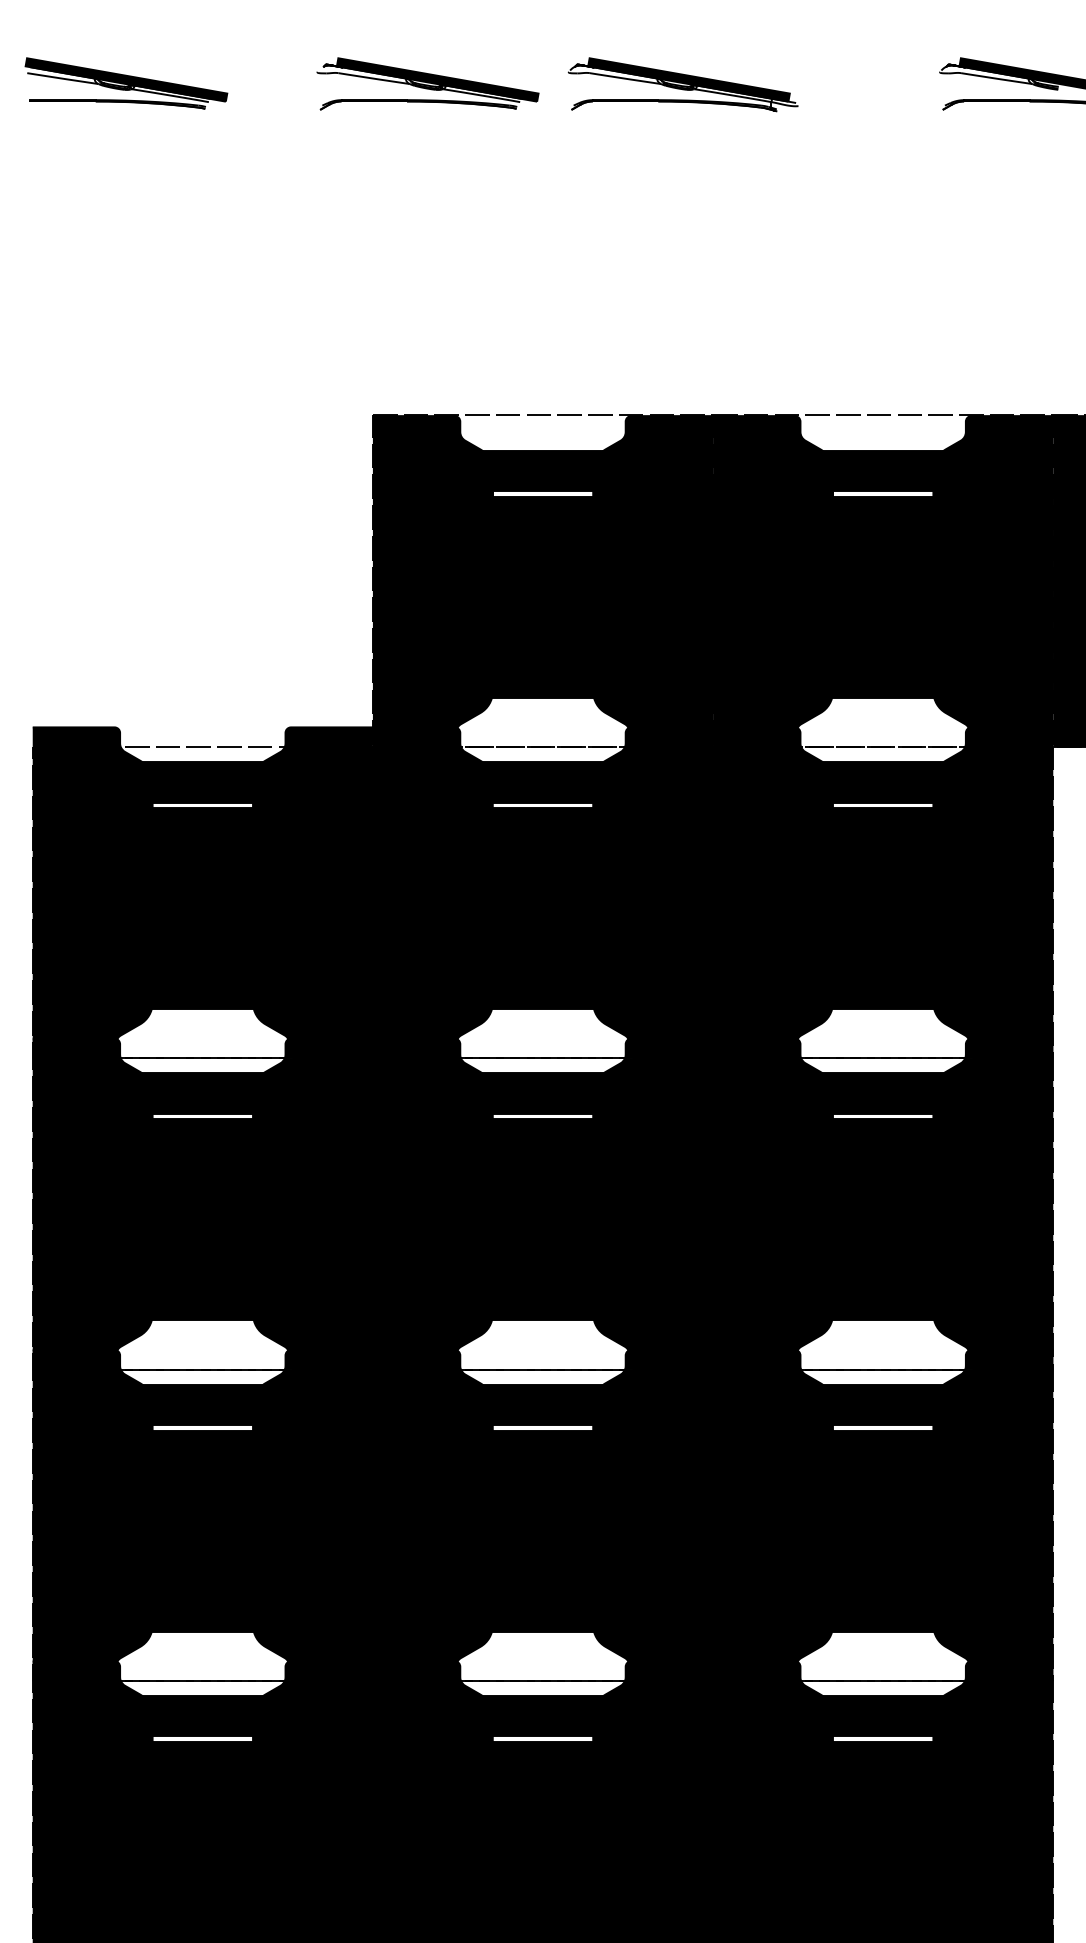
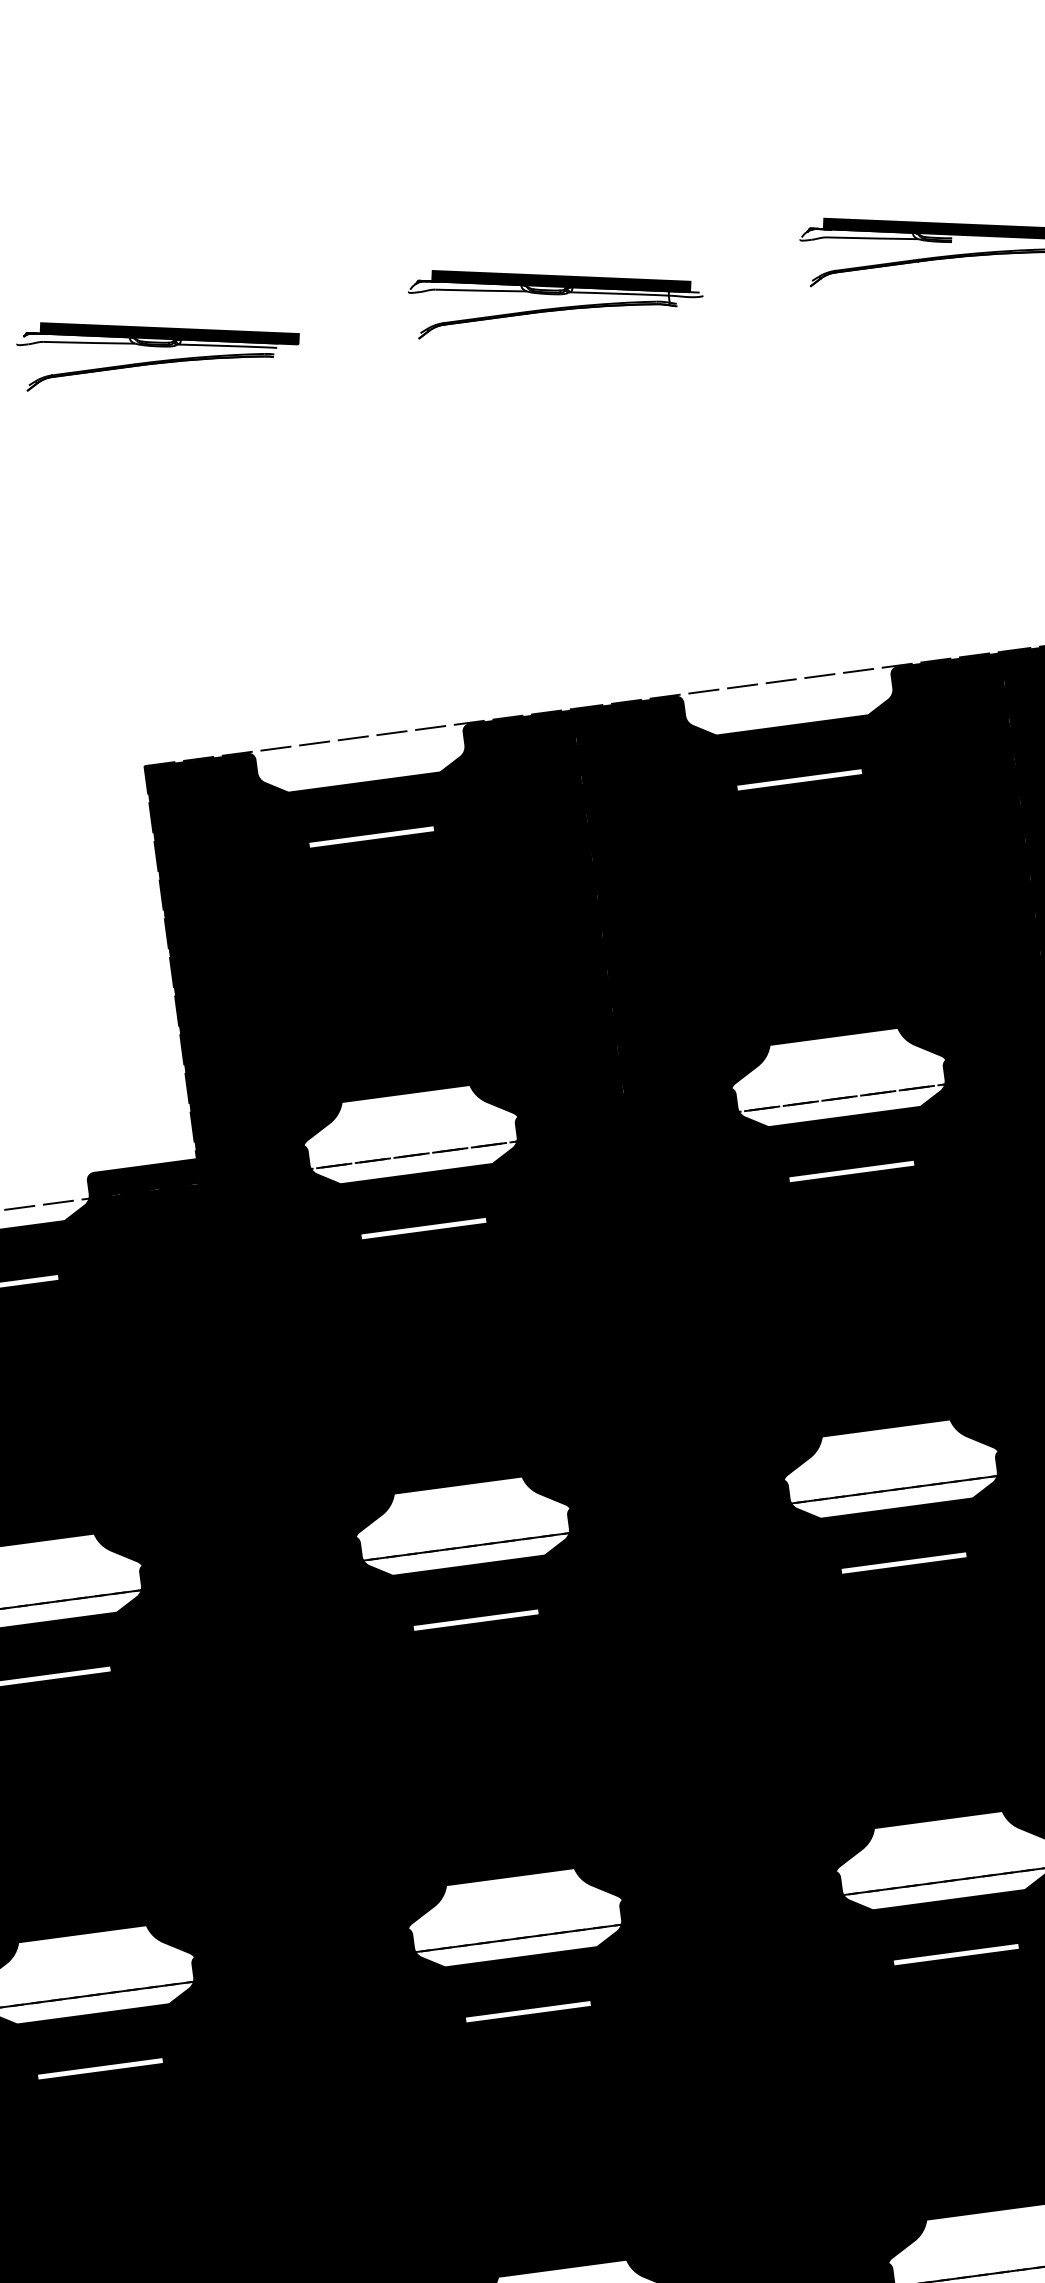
part: (682, 84) -> (553, 288), moved

